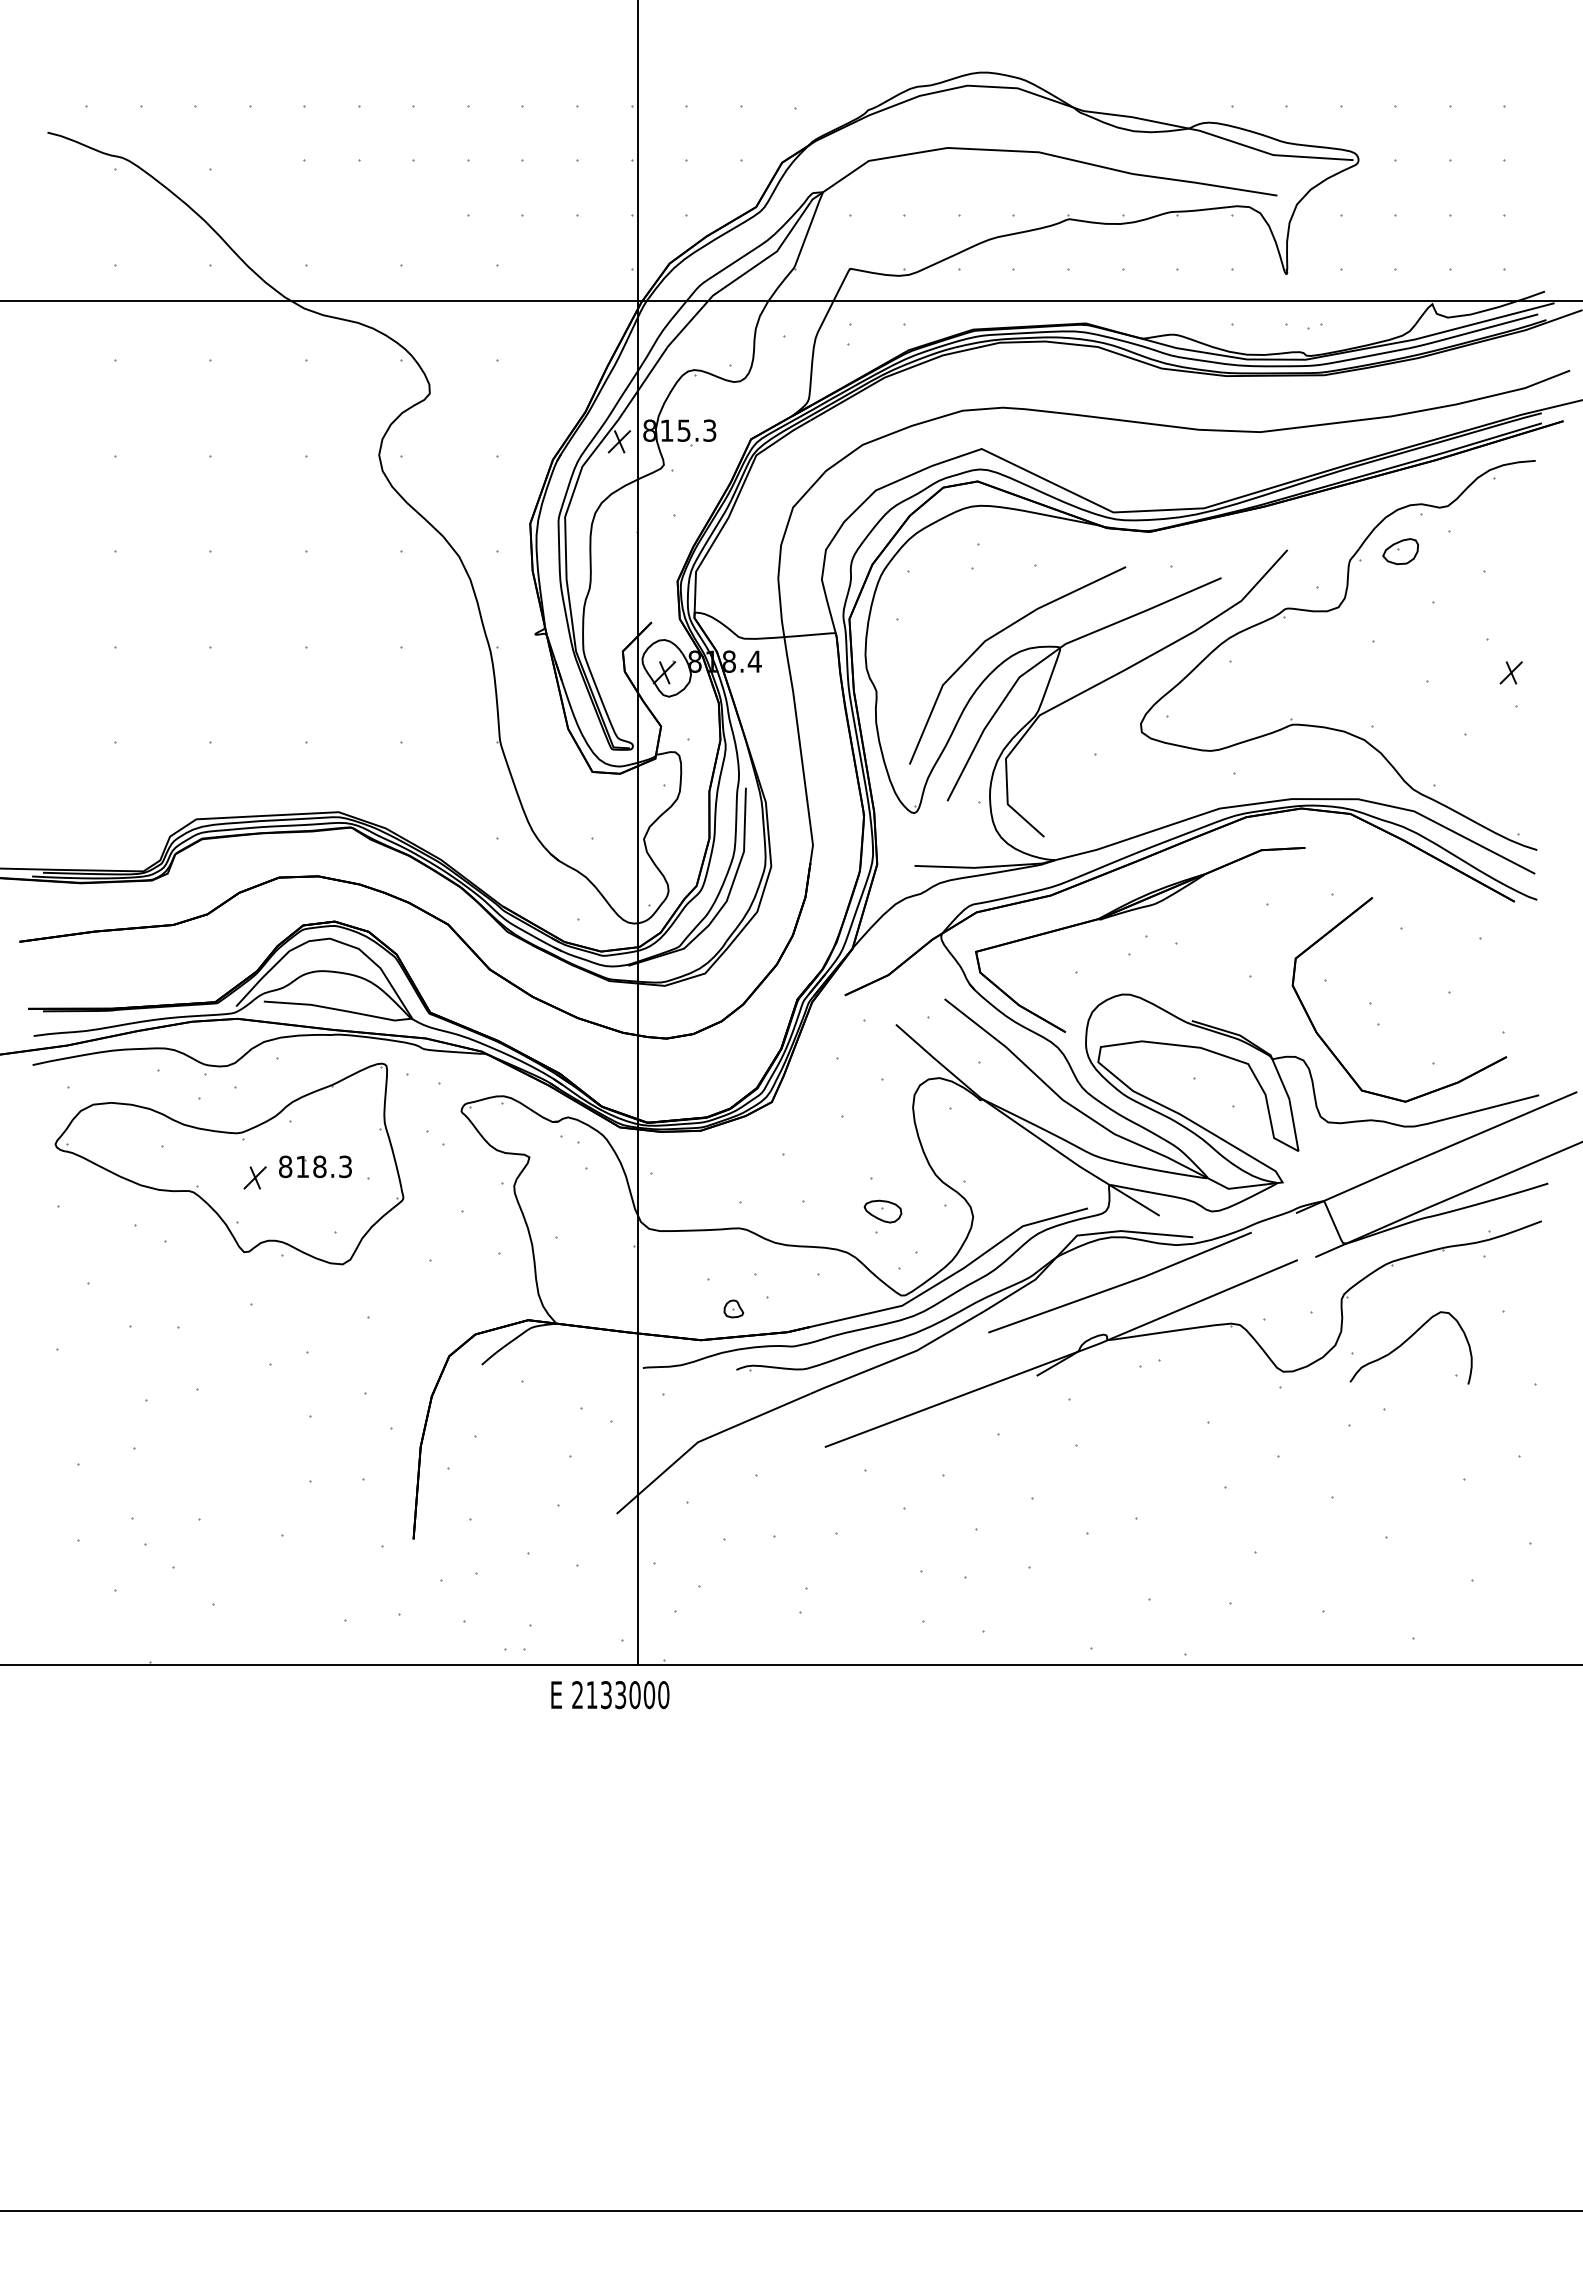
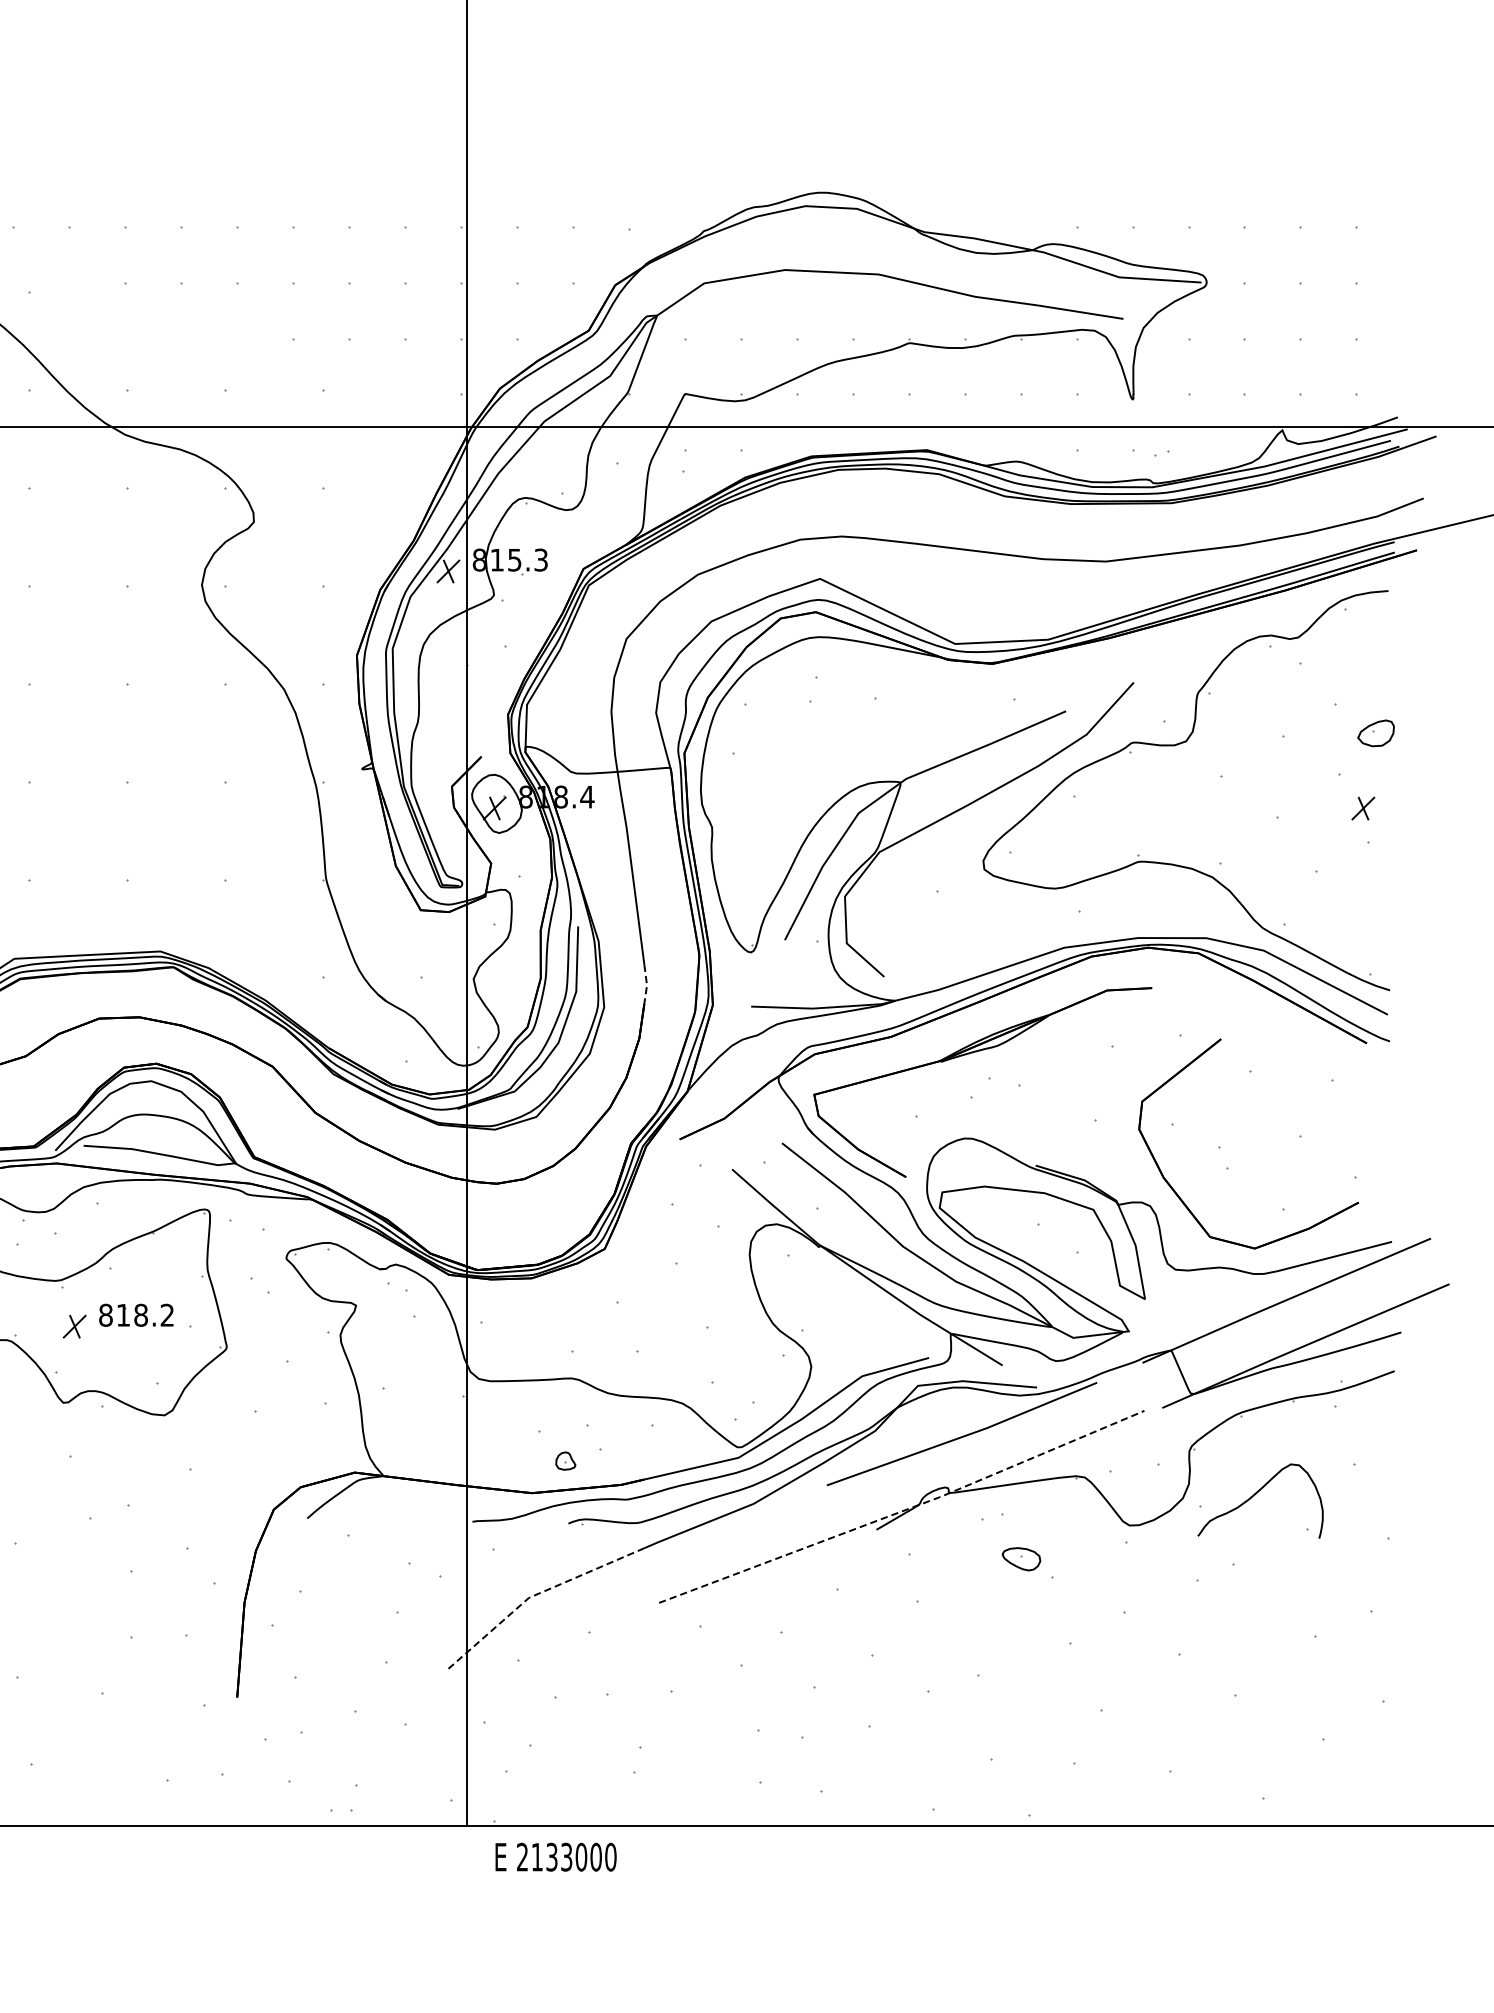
part: (1400, 551) -> (1375, 733), moved
line: (996, 635) -> (835, 770), removed
line: (813, 845) -> (647, 985), solid -> dashed
text: (345, 1167) -> (167, 1315), 818.3 -> 818.2
part: (882, 1211) -> (1020, 1559), moved
line: (1063, 1357) -> (903, 1510), solid -> dashed
line: (703, 1439) -> (534, 1595), solid -> dashed
text: (610, 1695) -> (556, 1857), moved

